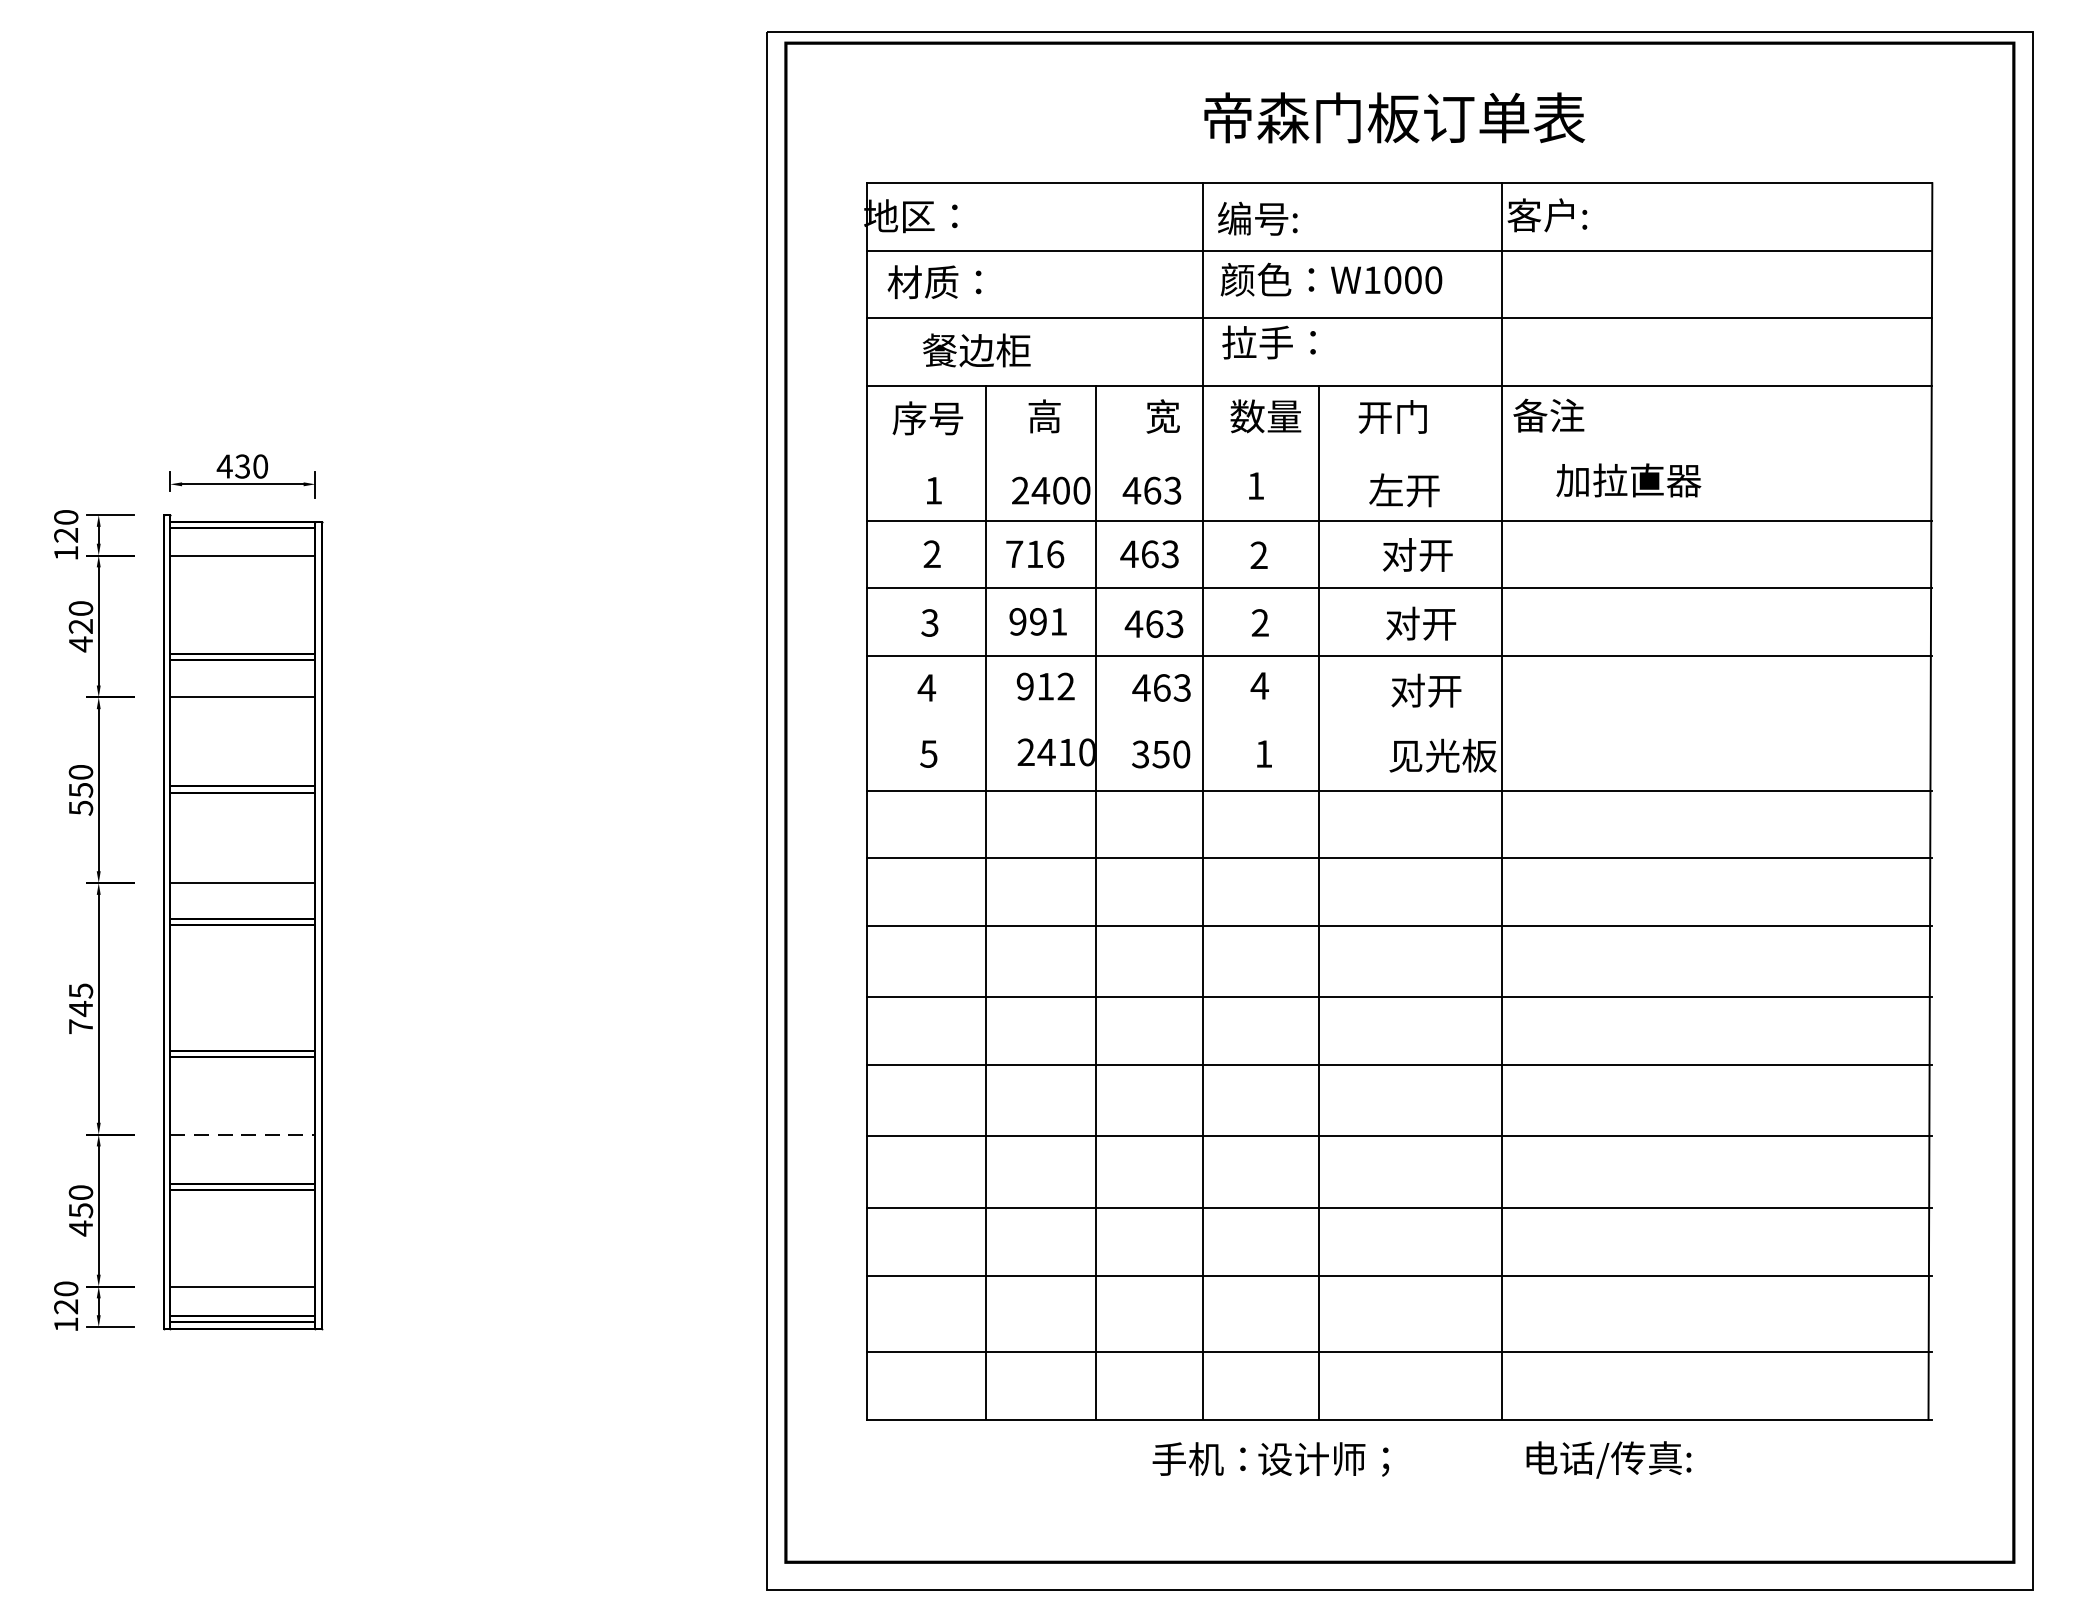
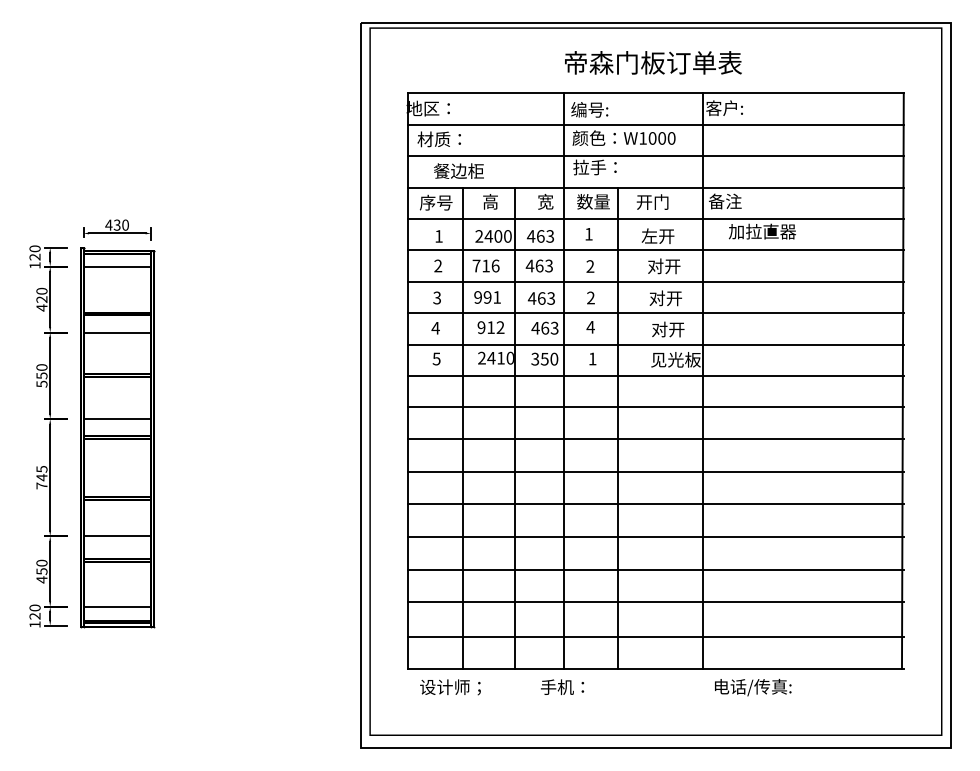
line: (1398, 452) -> (655, 218), added
line: (1398, 722) -> (655, 344), added
line: (243, 1135) -> (117, 536), dashed -> solid
text: (1323, 1459) -> (450, 687), moved

